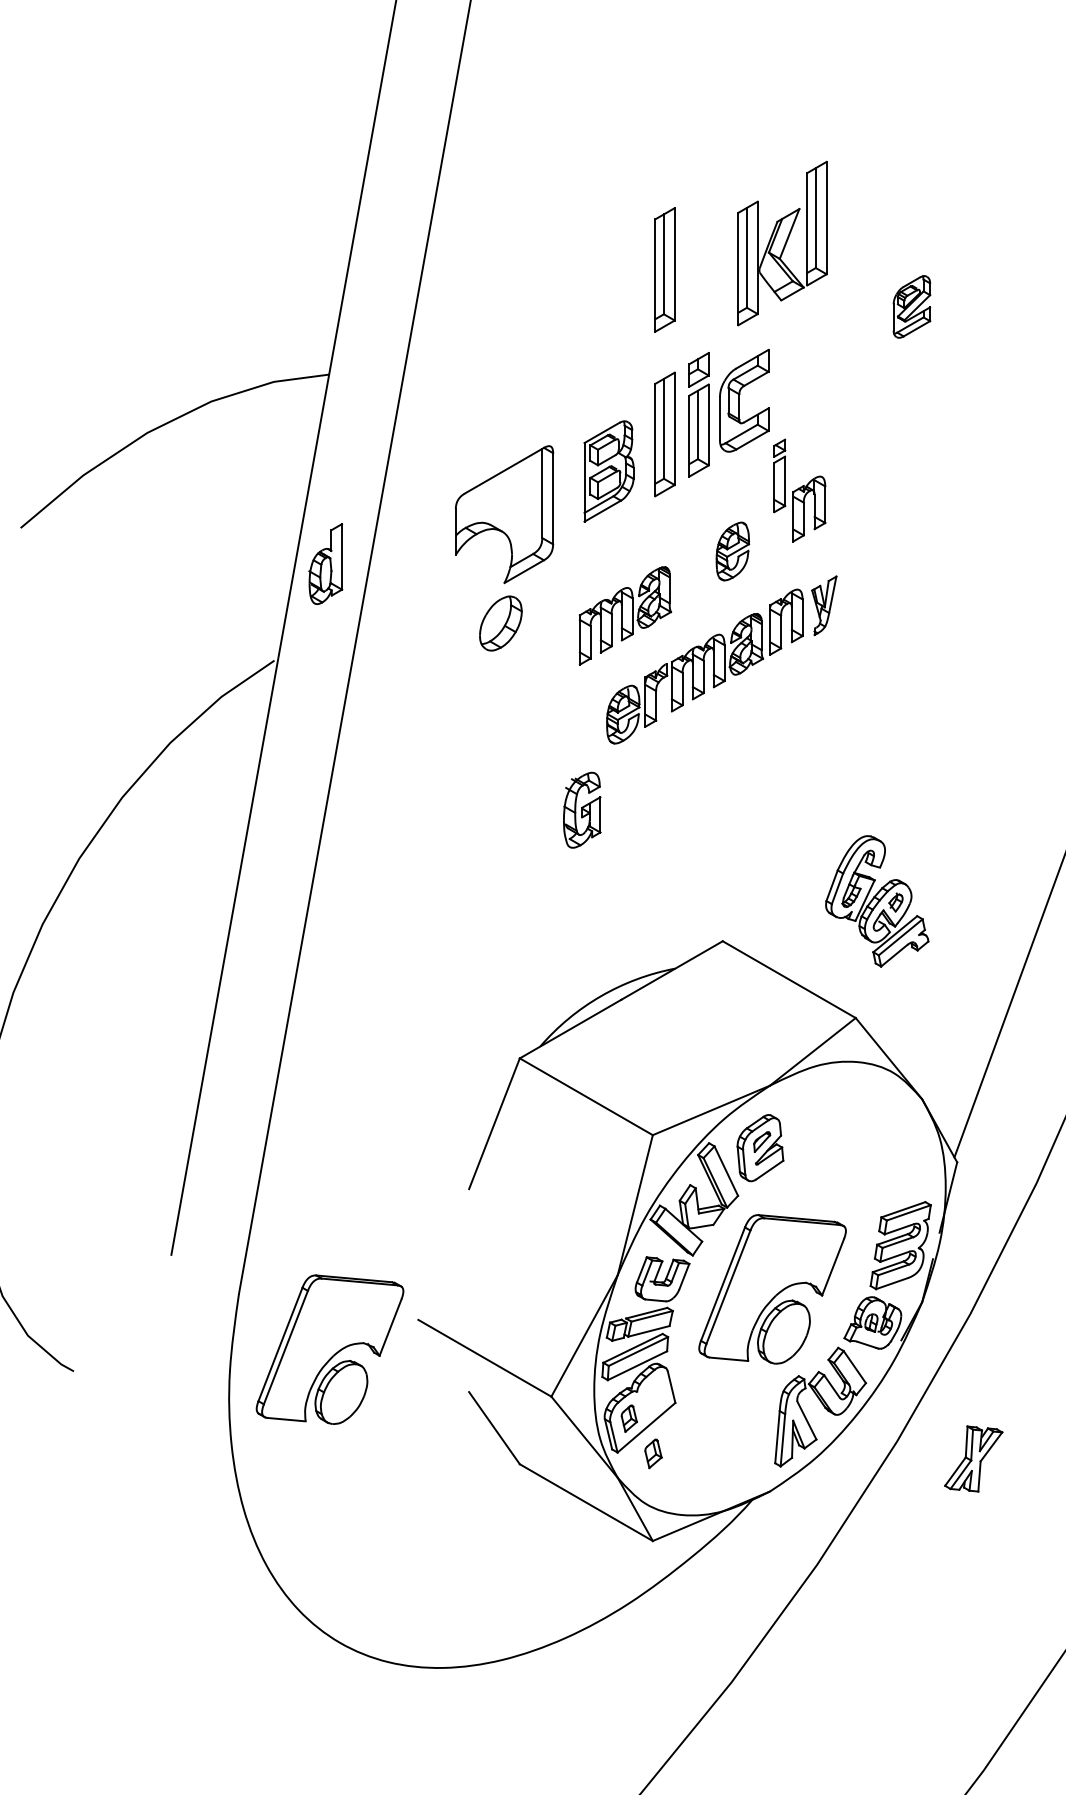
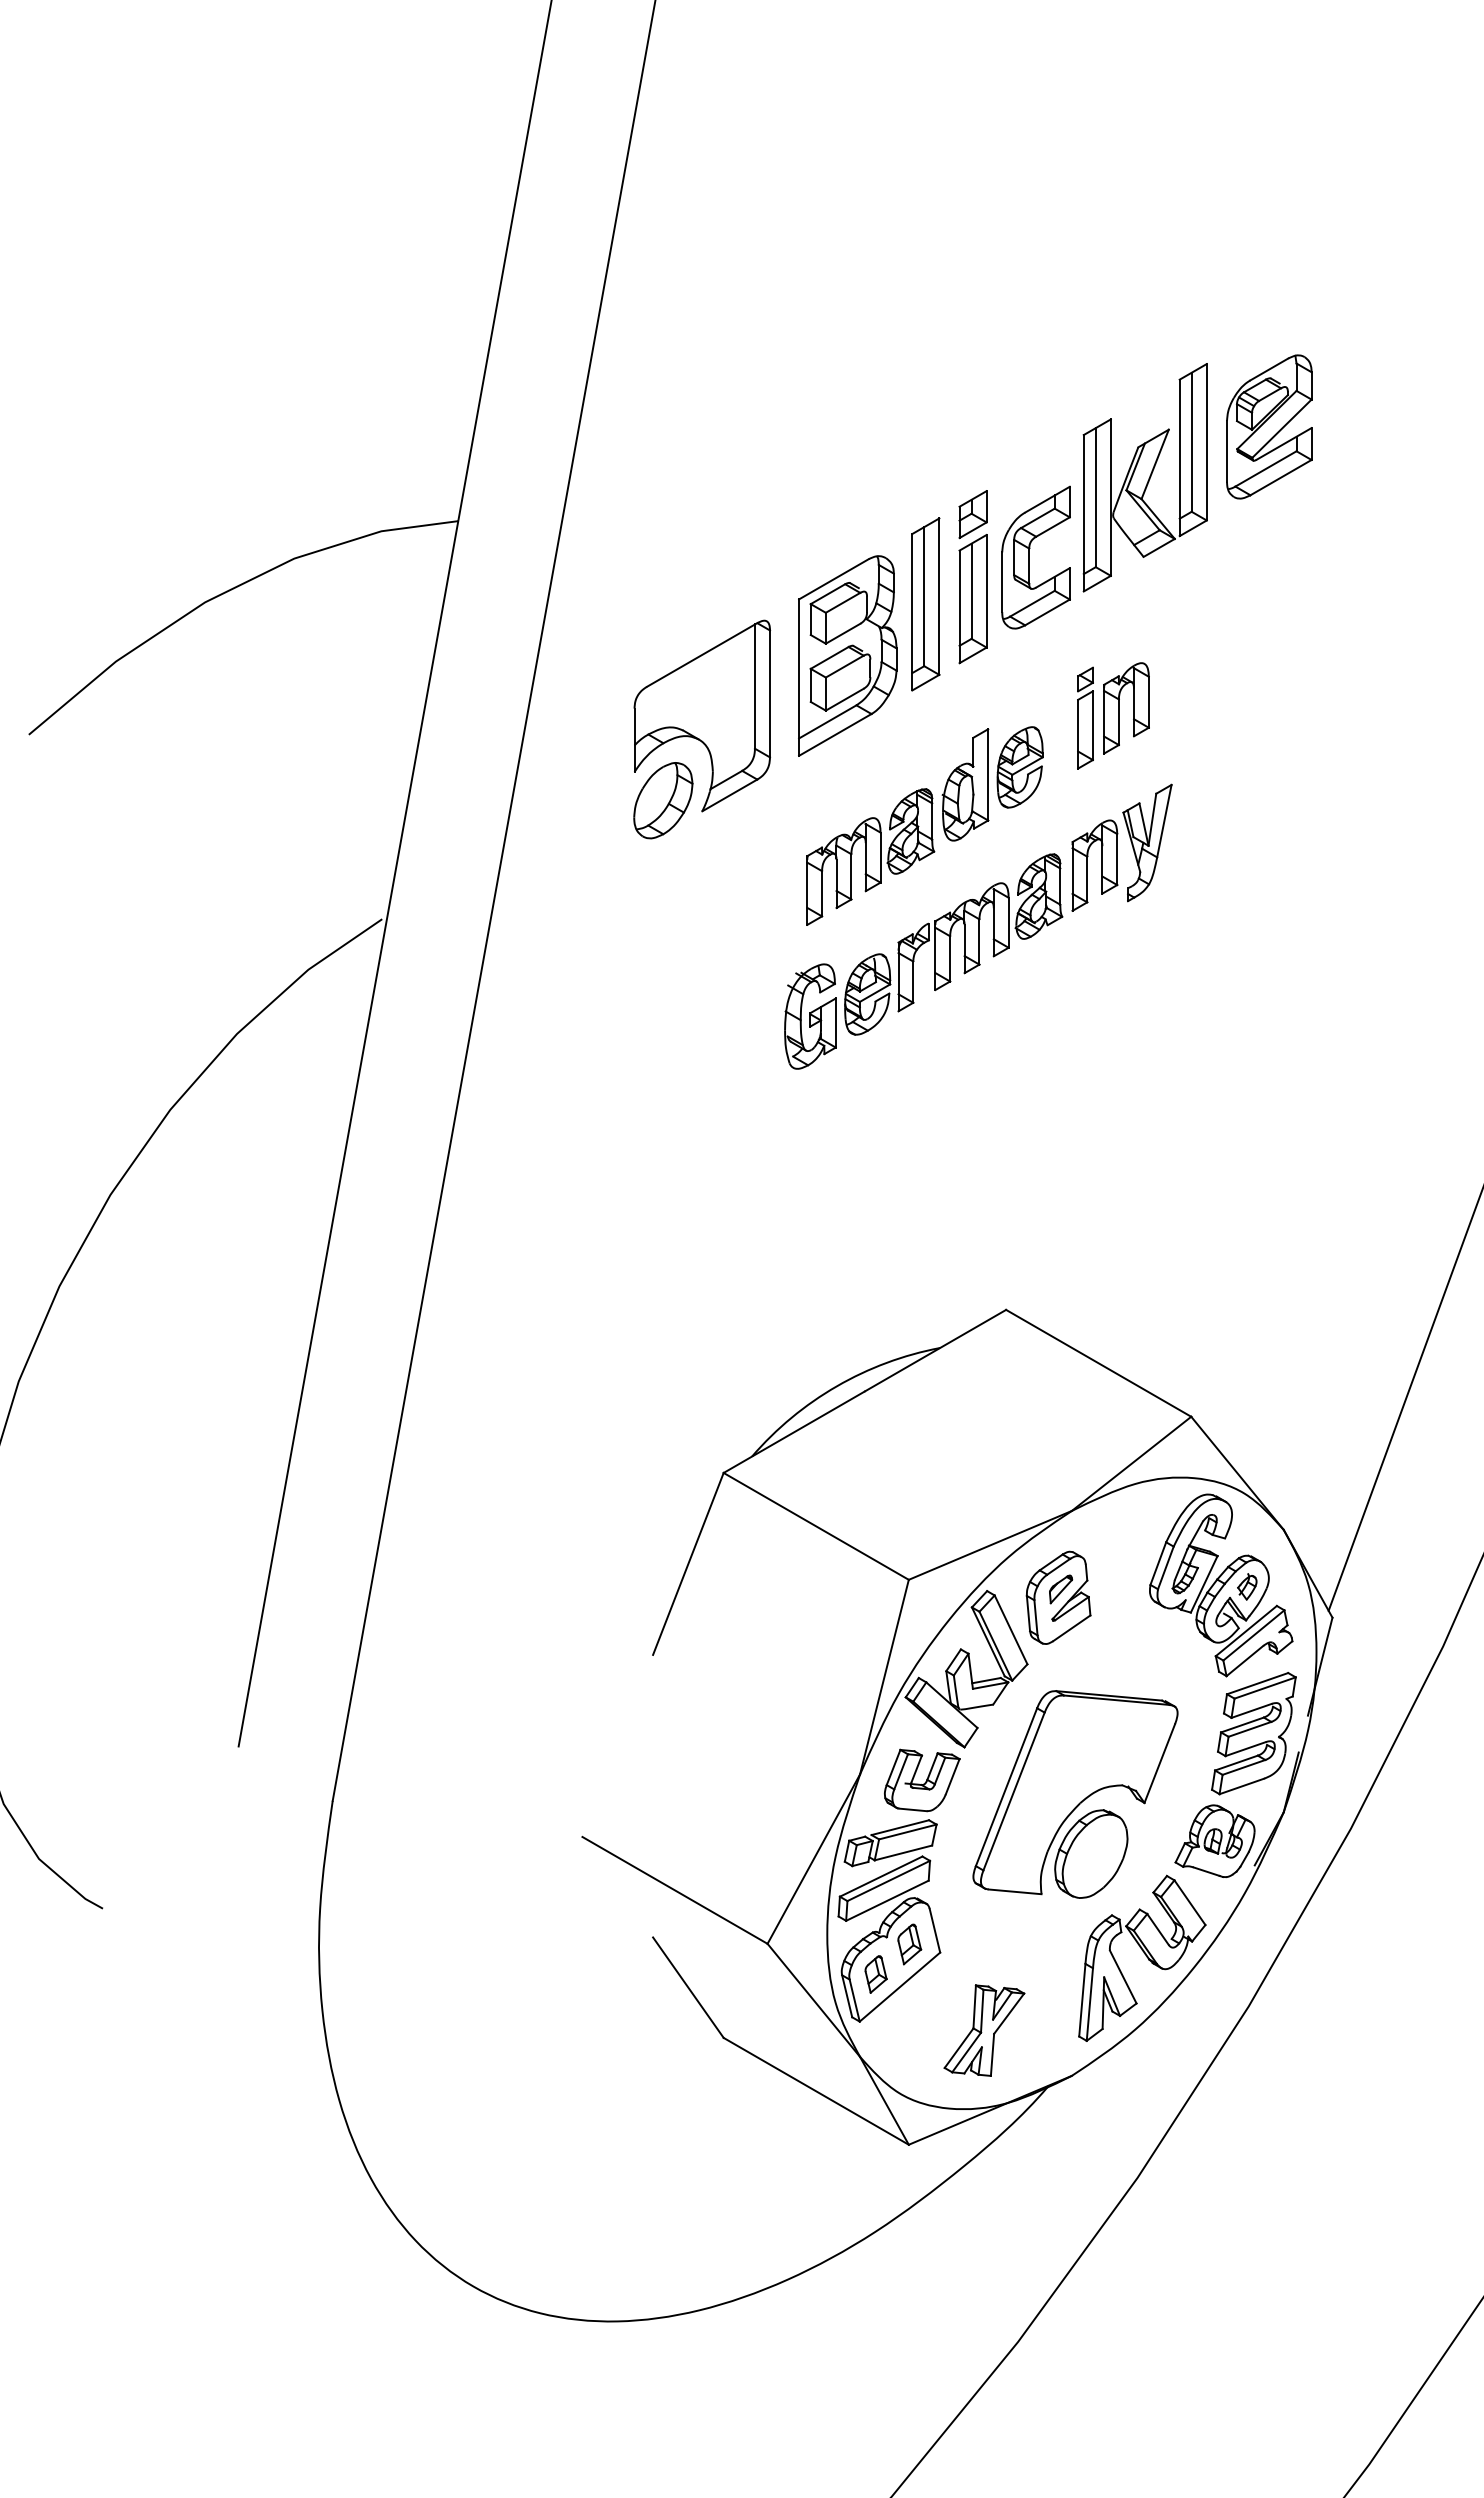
part: (781, 243) -> (1144, 477), moved
part: (664, 269) -> (925, 375), removed
part: (911, 306) -> (1269, 426), size x1.67
part: (608, 471) -> (847, 655), size x1.43
part: (779, 475) -> (1085, 717), moved
part: (325, 563) -> (965, 784), moved
part: (824, 605) -> (1147, 842), size x1.43
part: (501, 623) -> (663, 800), moved
part: (582, 810) -> (810, 1016), moved
part: (877, 901) -> (1221, 1585), moved
part: (330, 1349) -> (459, 1878), removed
part: (653, 1453) -> (909, 1944), moved
part: (973, 1458) -> (984, 2030), moved

